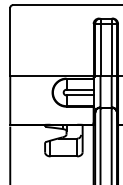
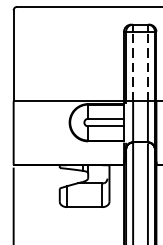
line: (100, 49) -> (133, 65), solid -> dashed
line: (111, 49) -> (147, 65), solid -> dashed

